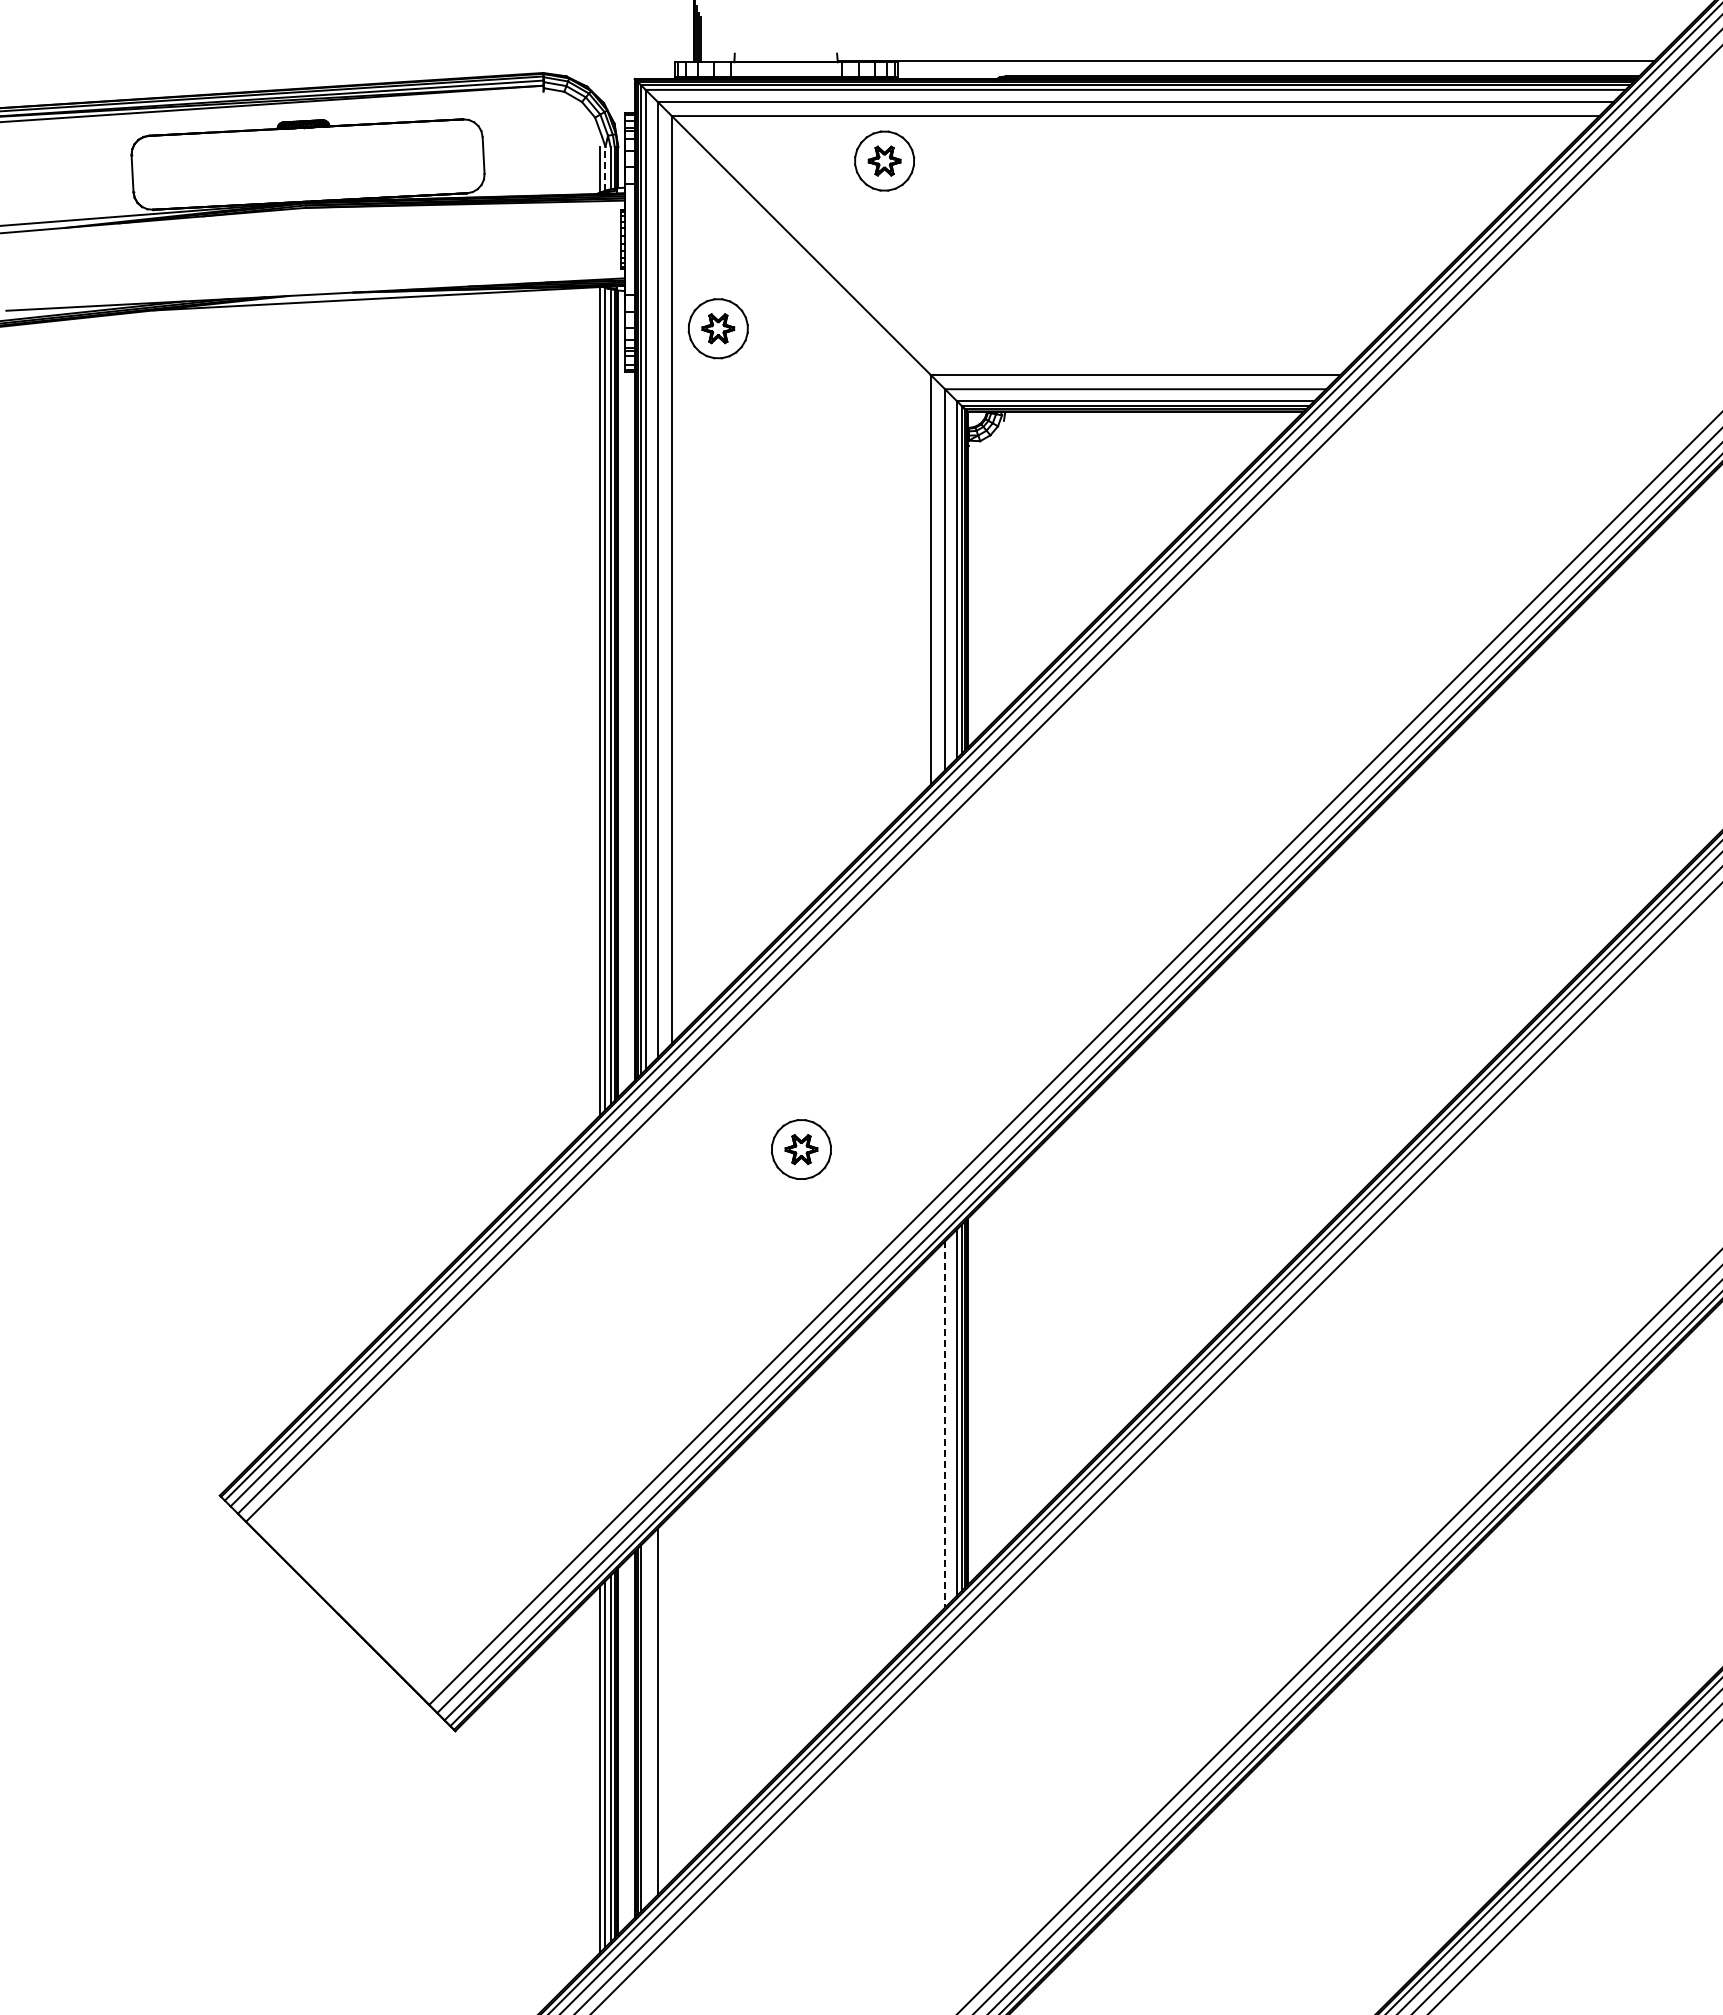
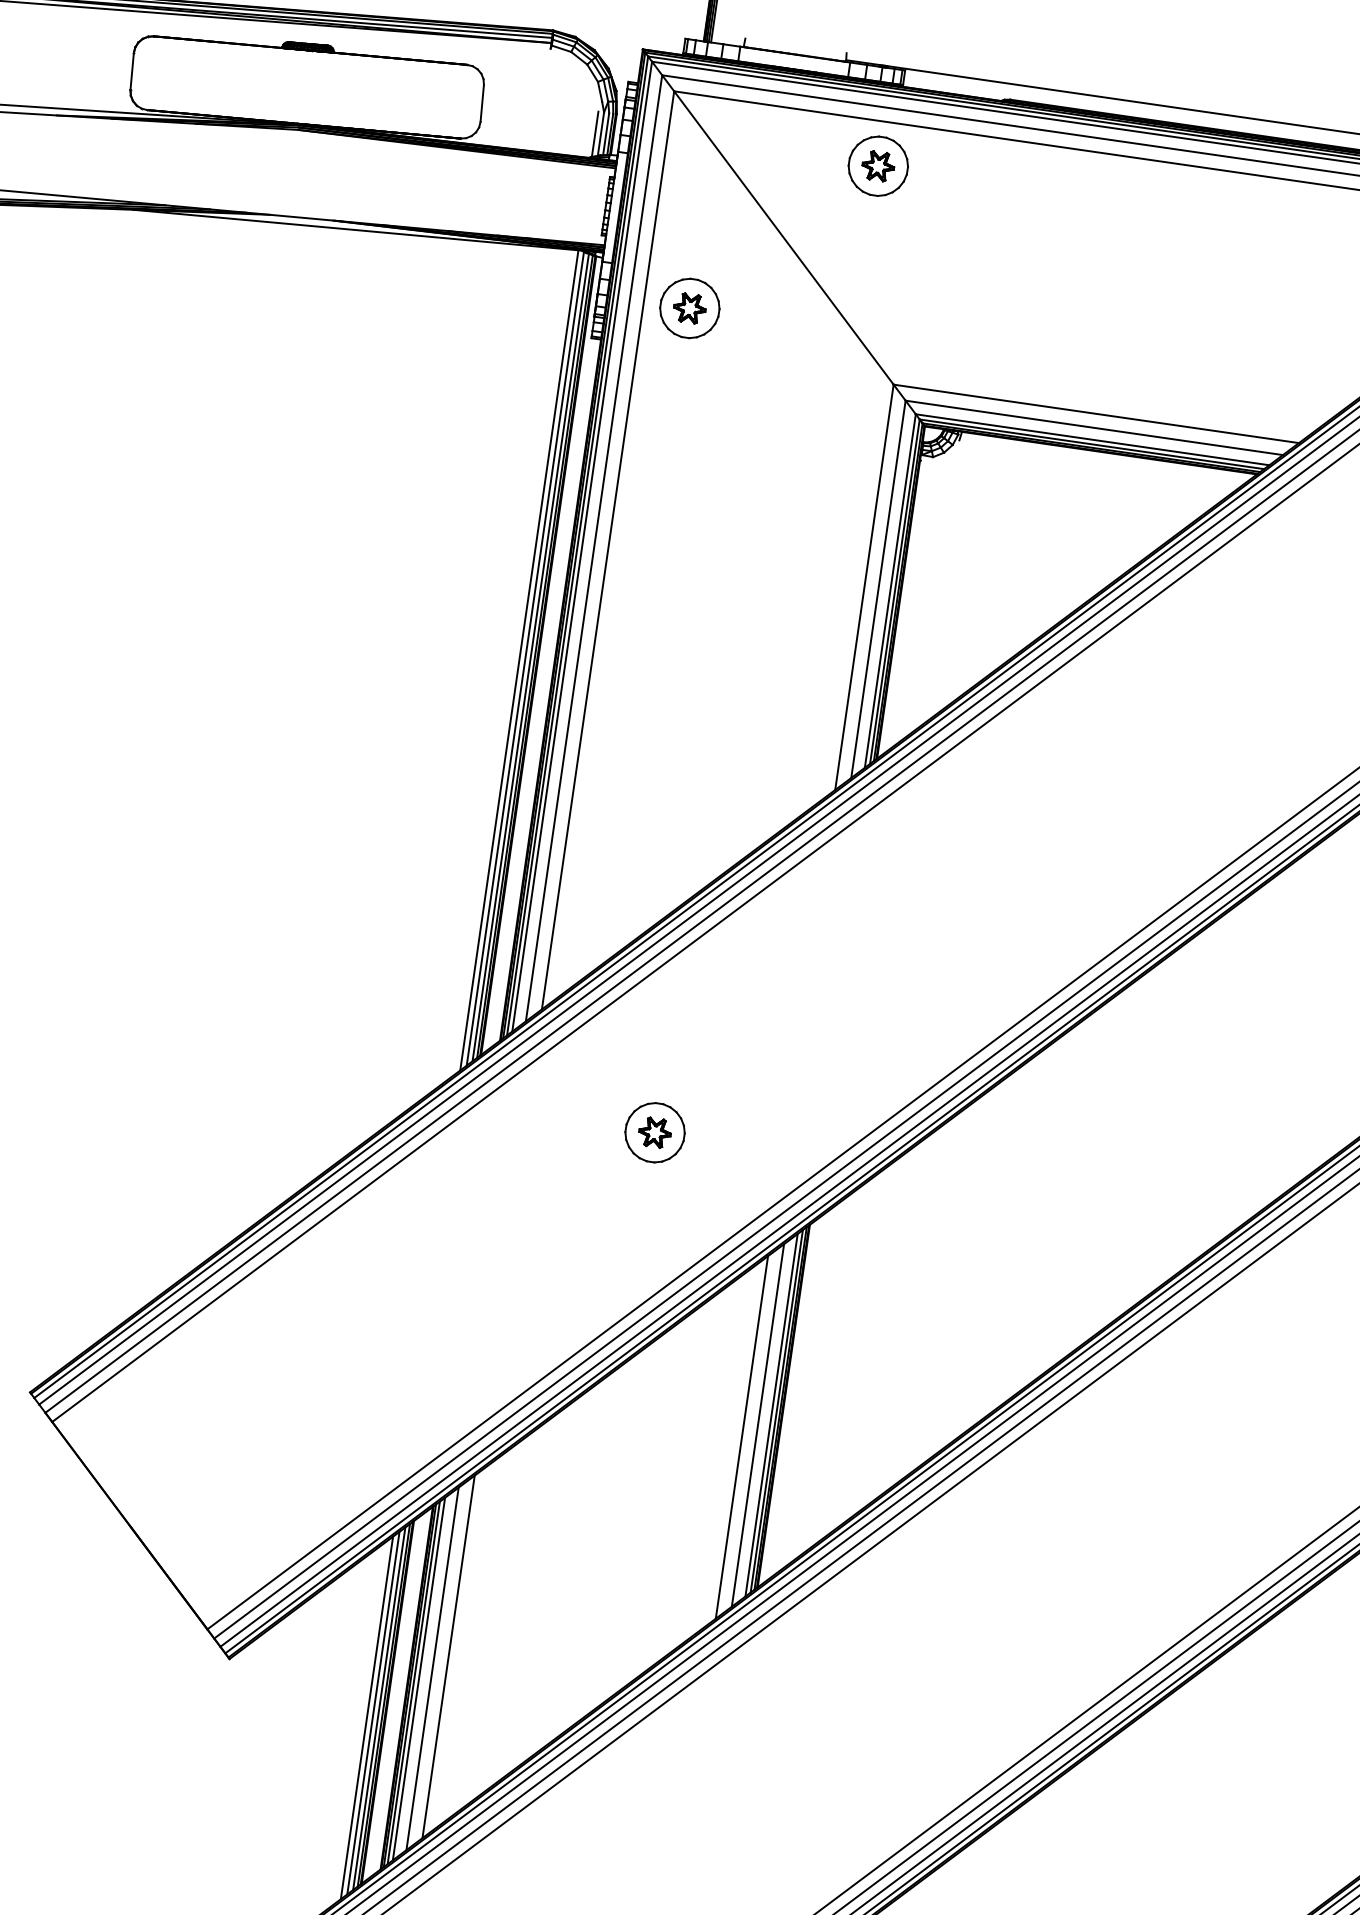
line: (605, 168) -> (601, 133), dashed -> solid
line: (945, 1425) -> (758, 1426), dashed -> solid
line: (930, 1438) -> (741, 1437), added
line: (671, 1697) -> (448, 1656), added
line: (645, 1723) -> (418, 1678), added

